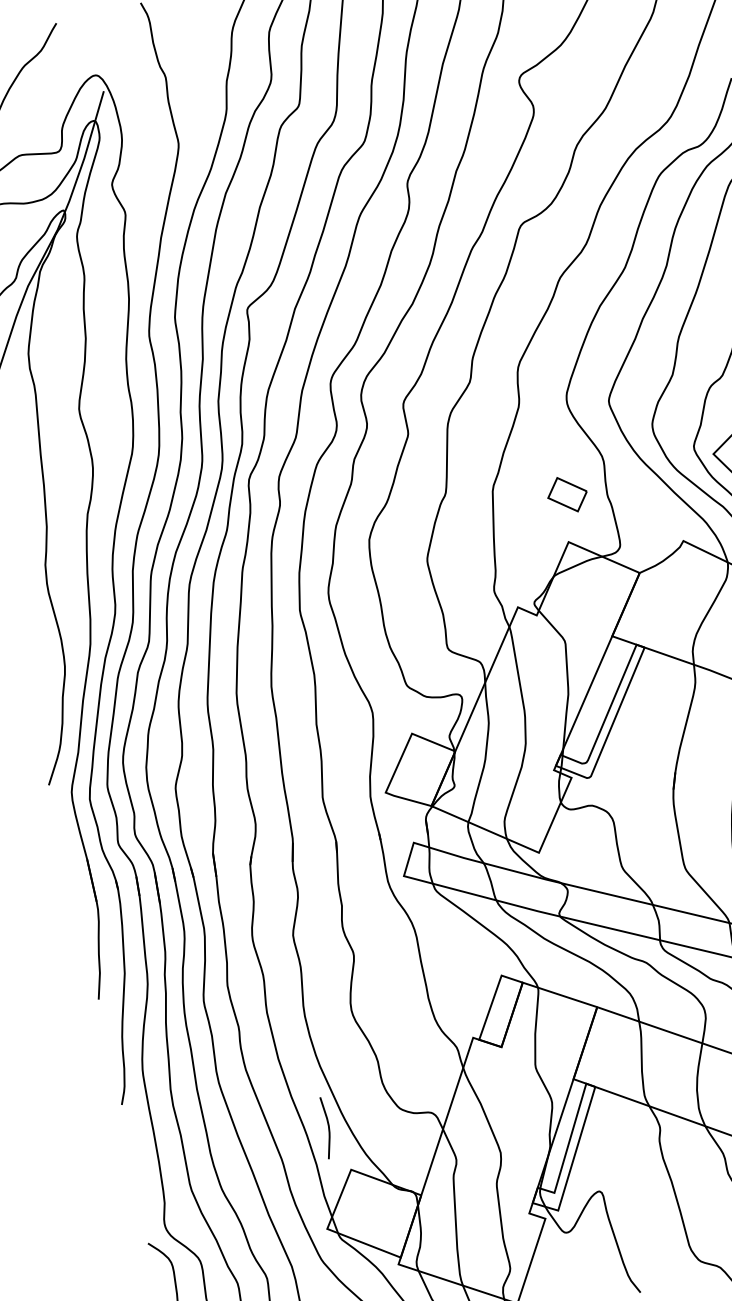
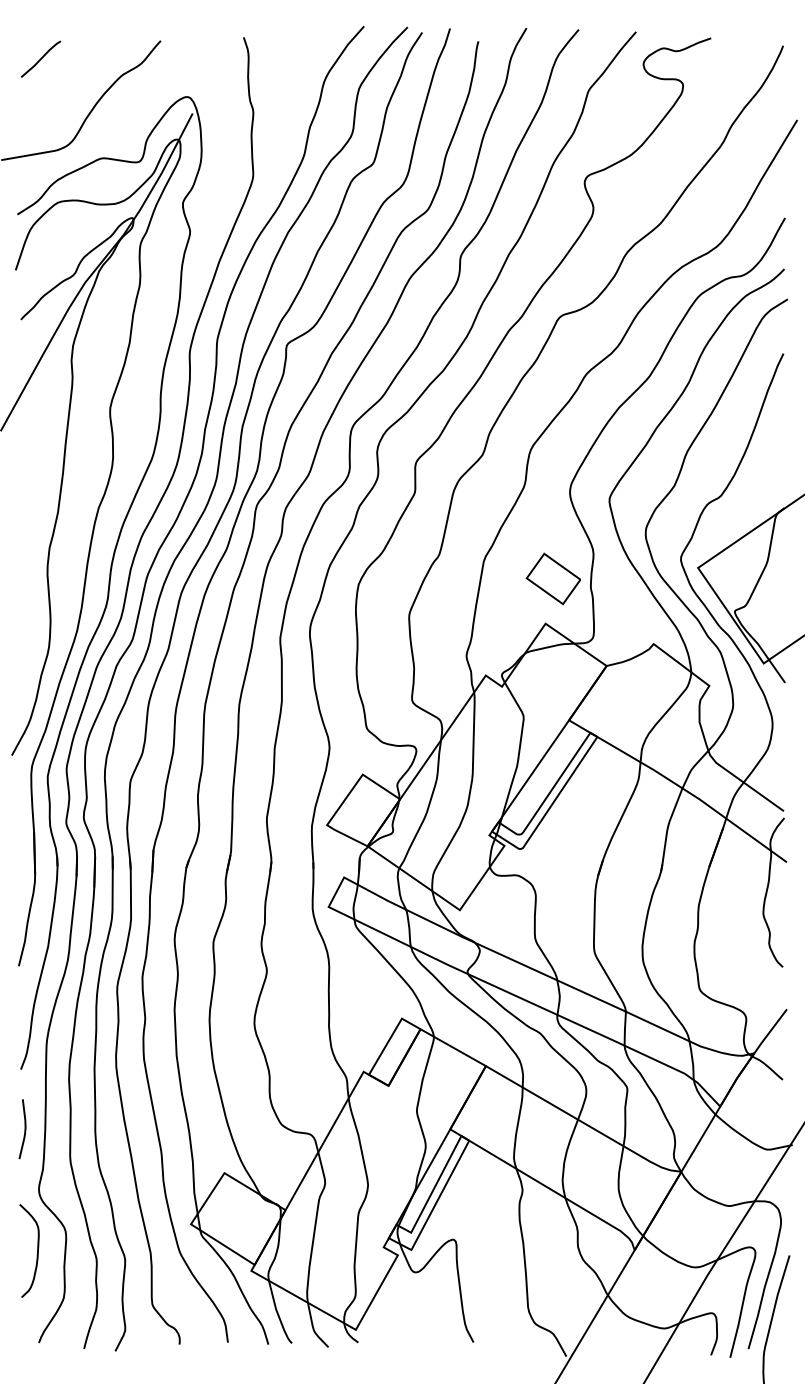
part: (566, 494) -> (552, 578), size x1.43
curve: (328, 1127) -> (24, 1129), moved

